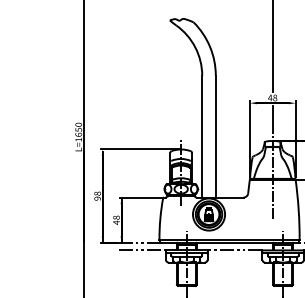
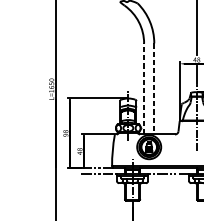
line: (202, 136) -> (144, 88), solid -> dashed
line: (215, 136) -> (154, 88), solid -> dashed

